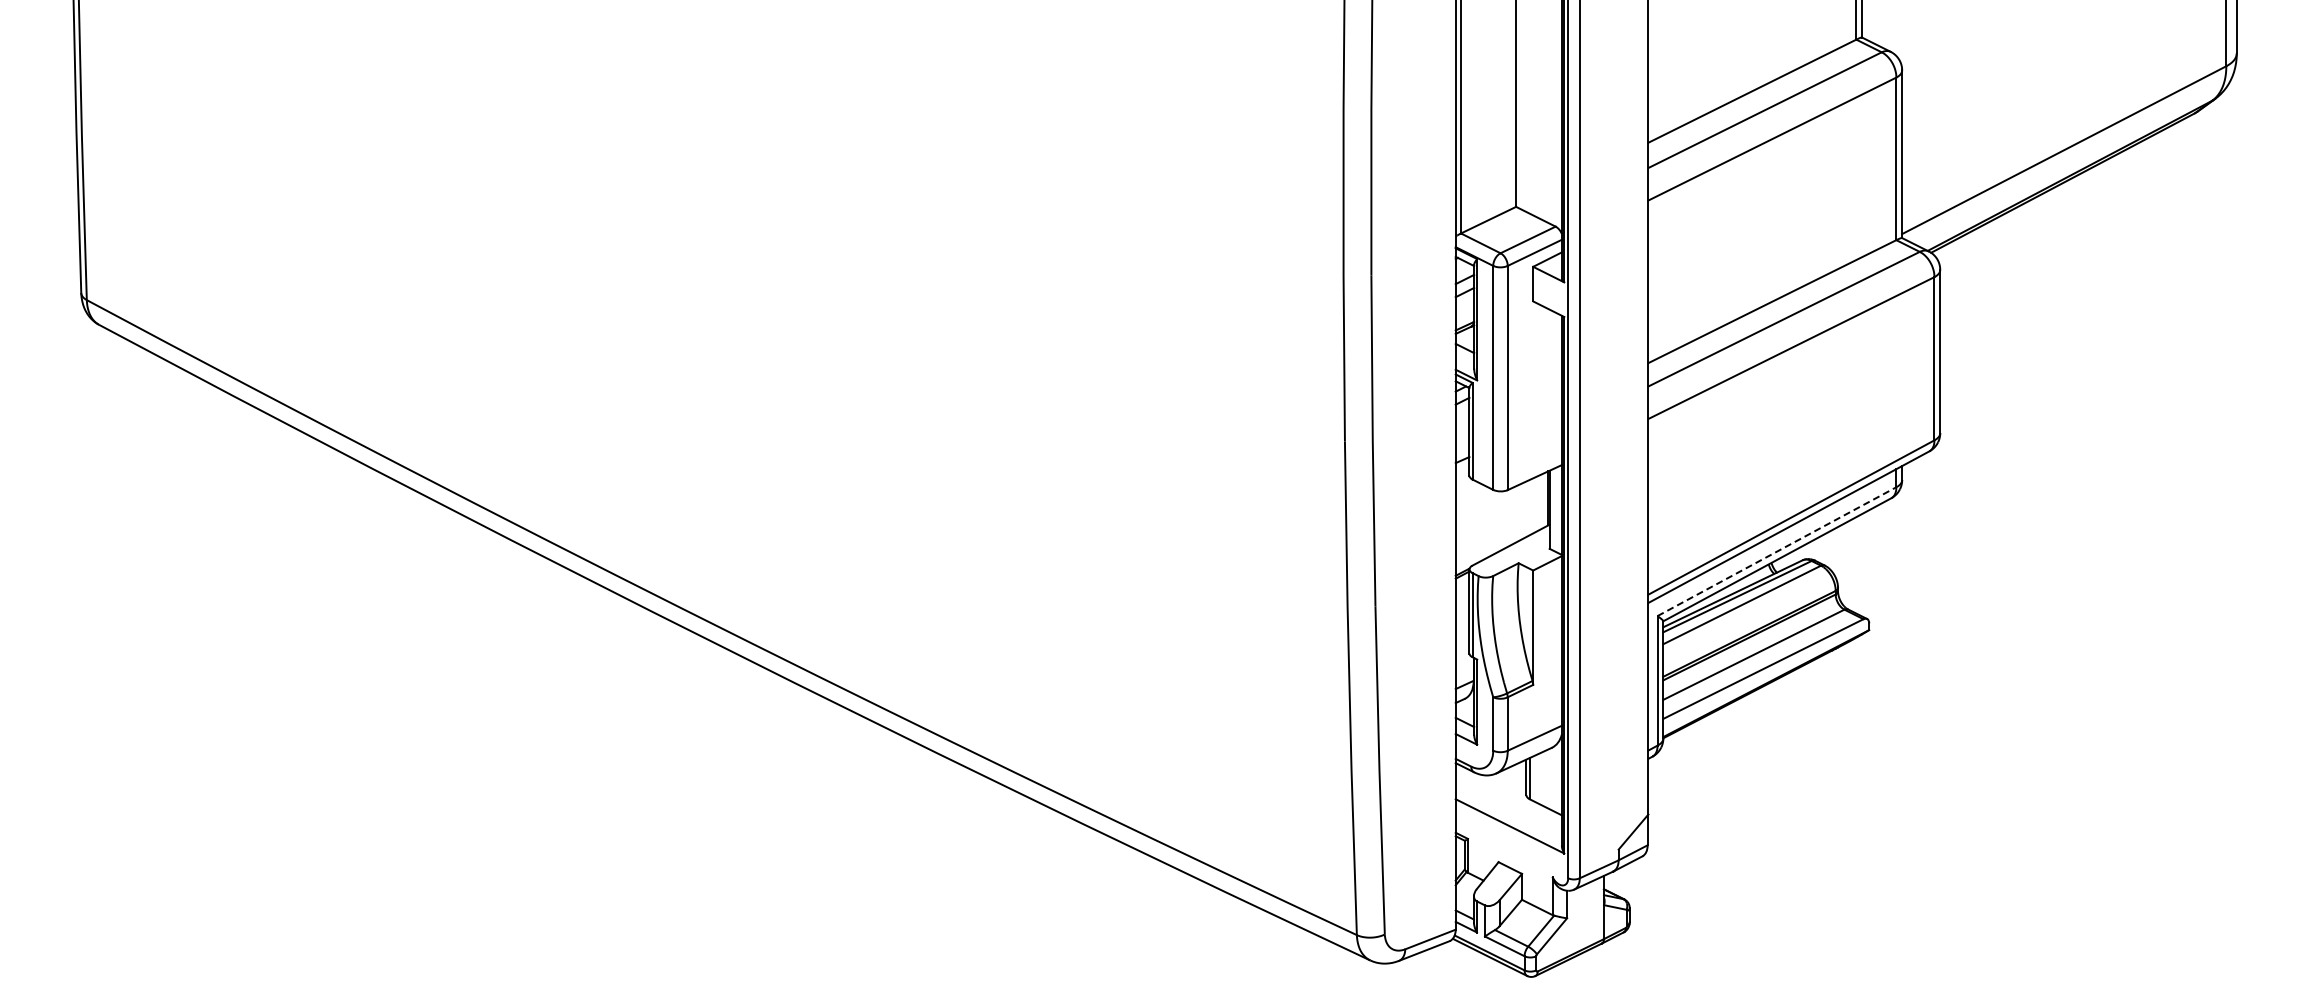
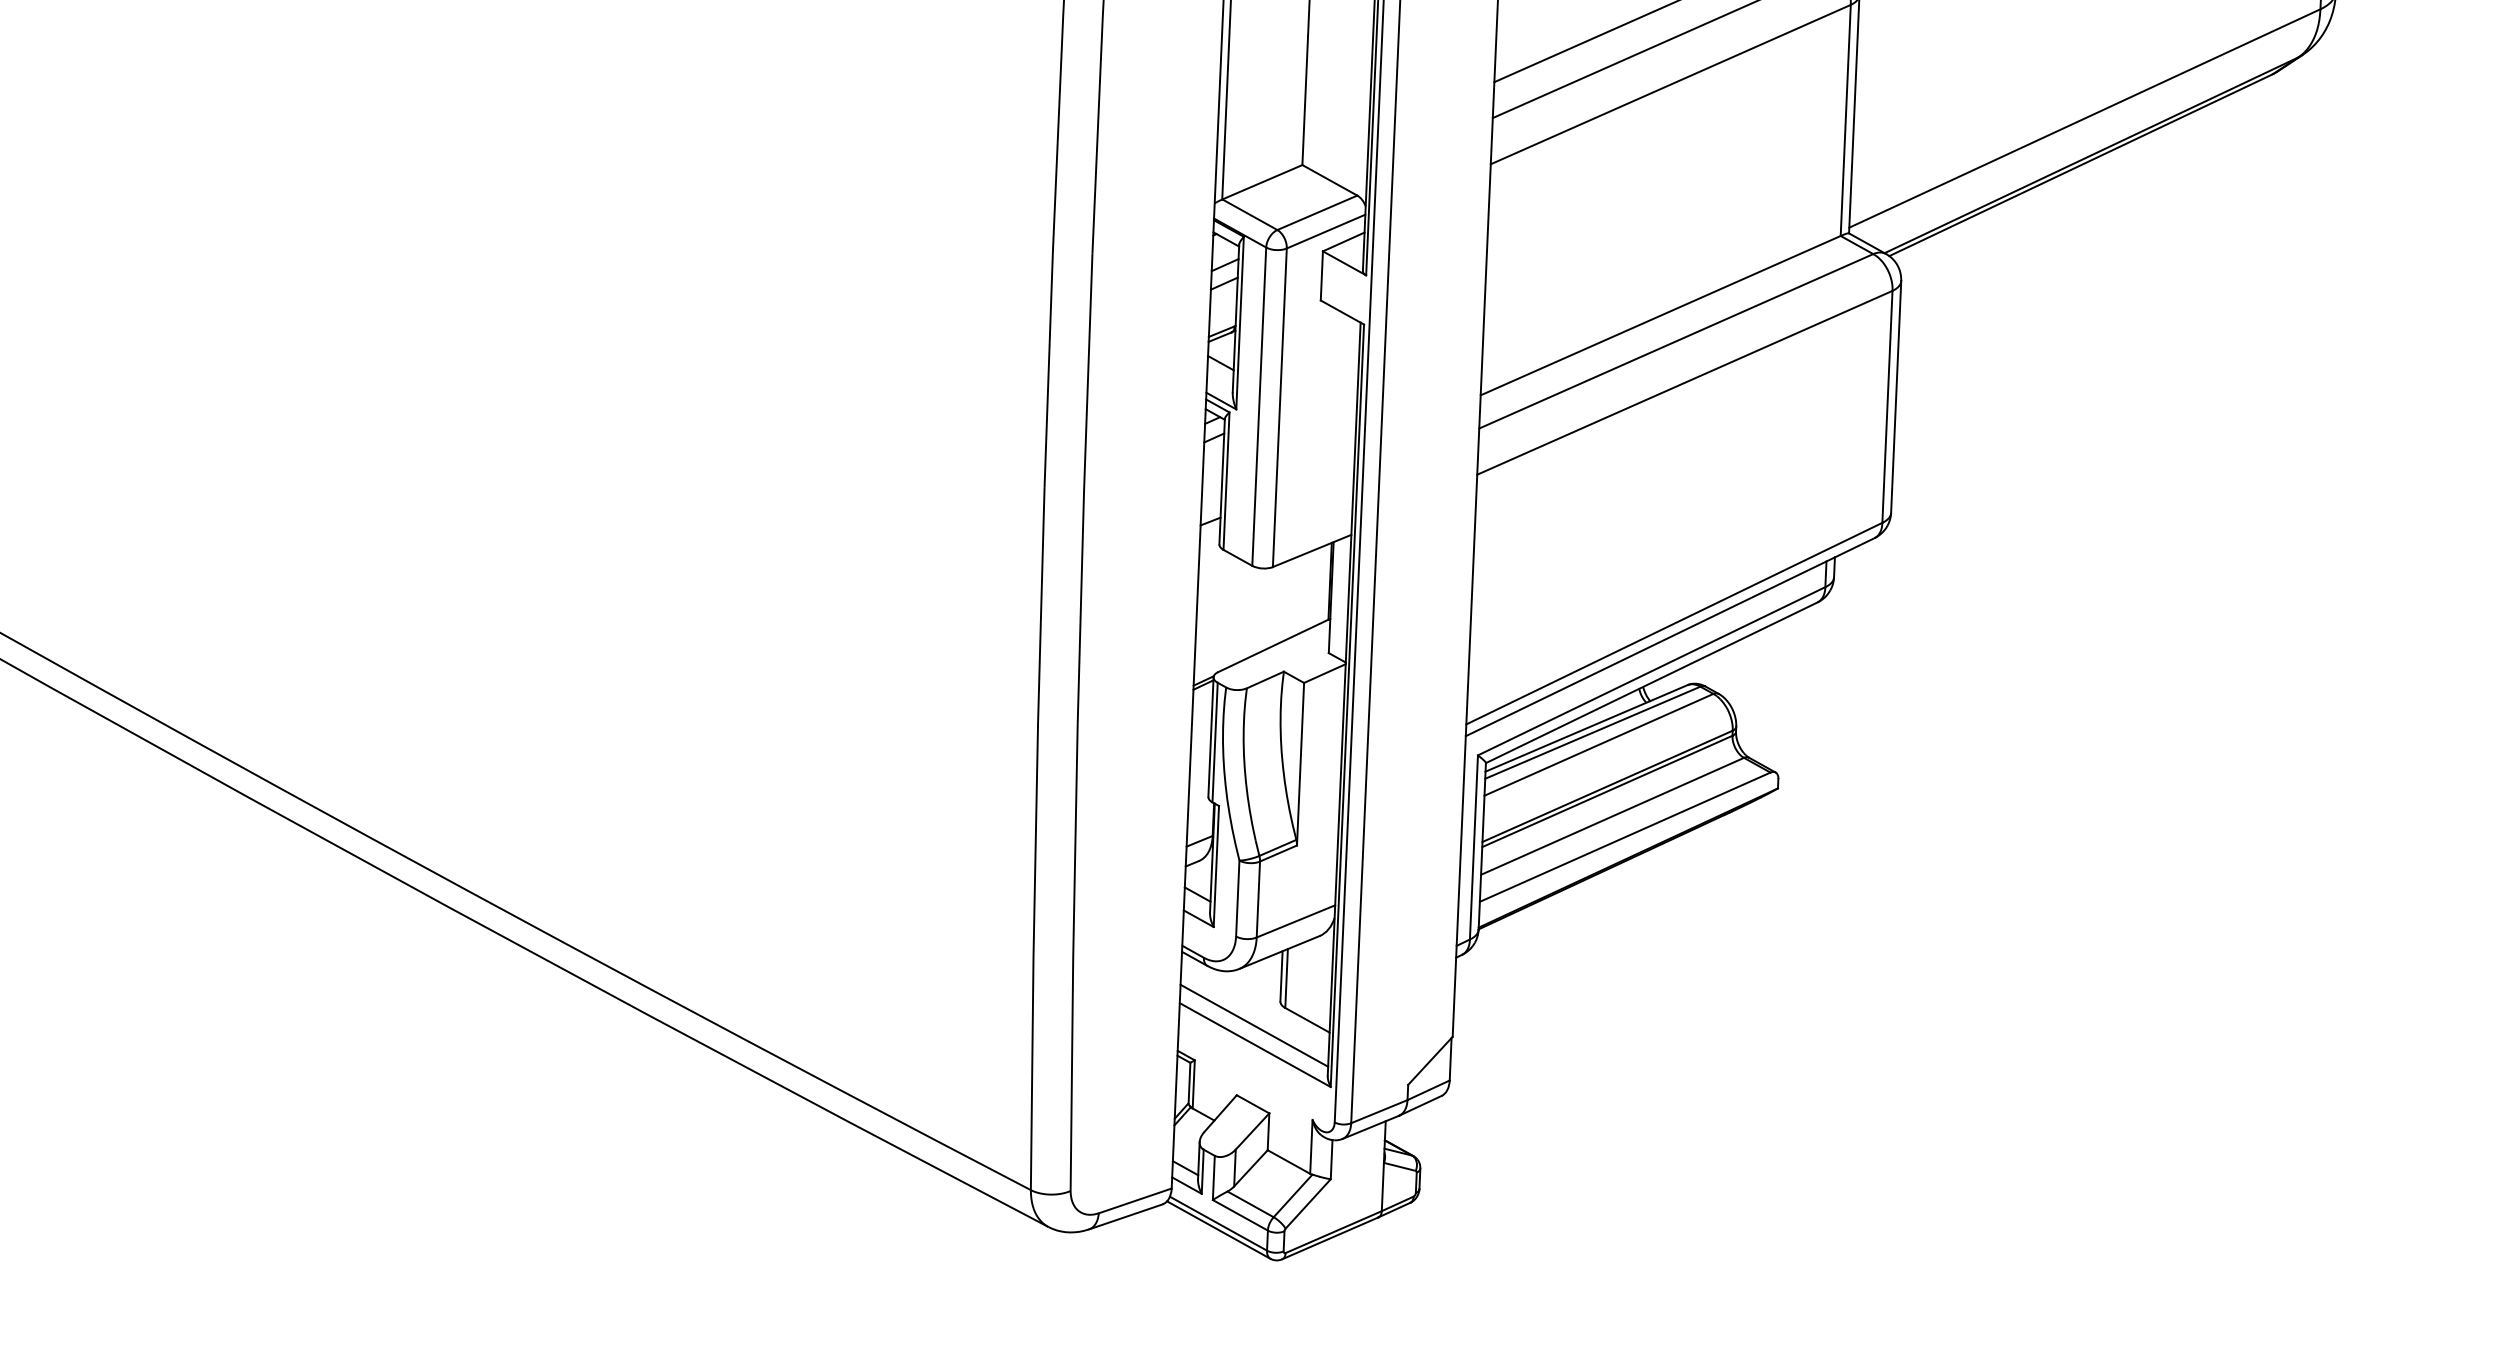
line: (1776, 551) -> (1651, 670), dashed -> solid
line: (1508, 812) -> (1253, 1025), added

